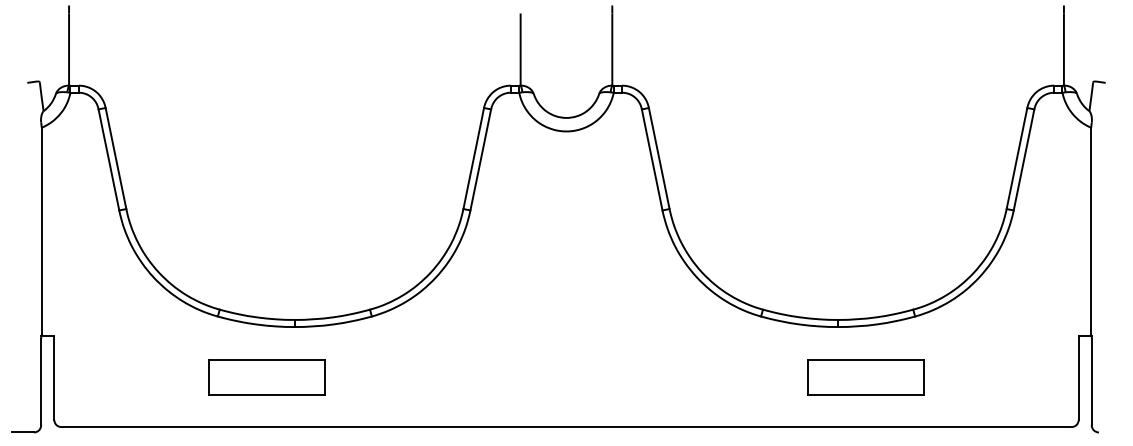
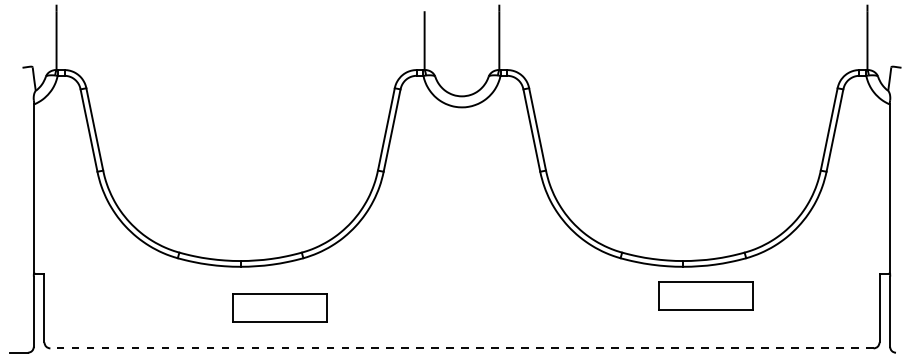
part: (266, 377) -> (279, 307), moved
part: (865, 377) -> (705, 295), moved
line: (566, 427) -> (462, 348), solid -> dashed

